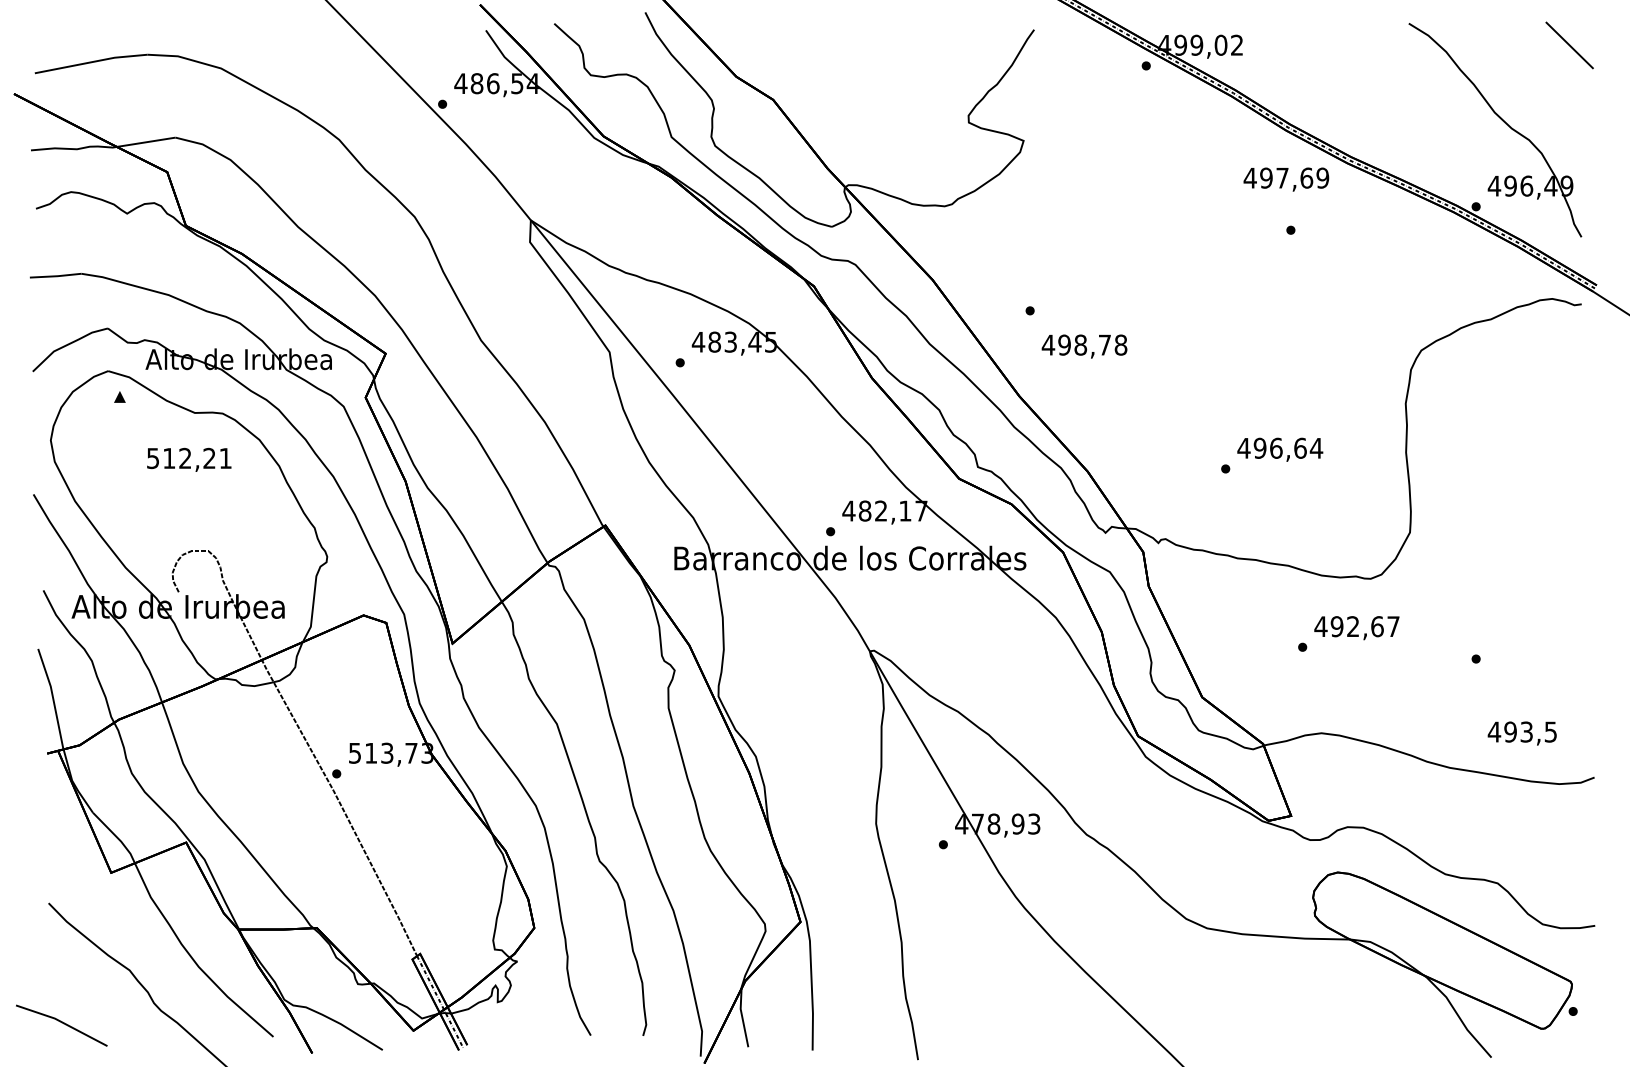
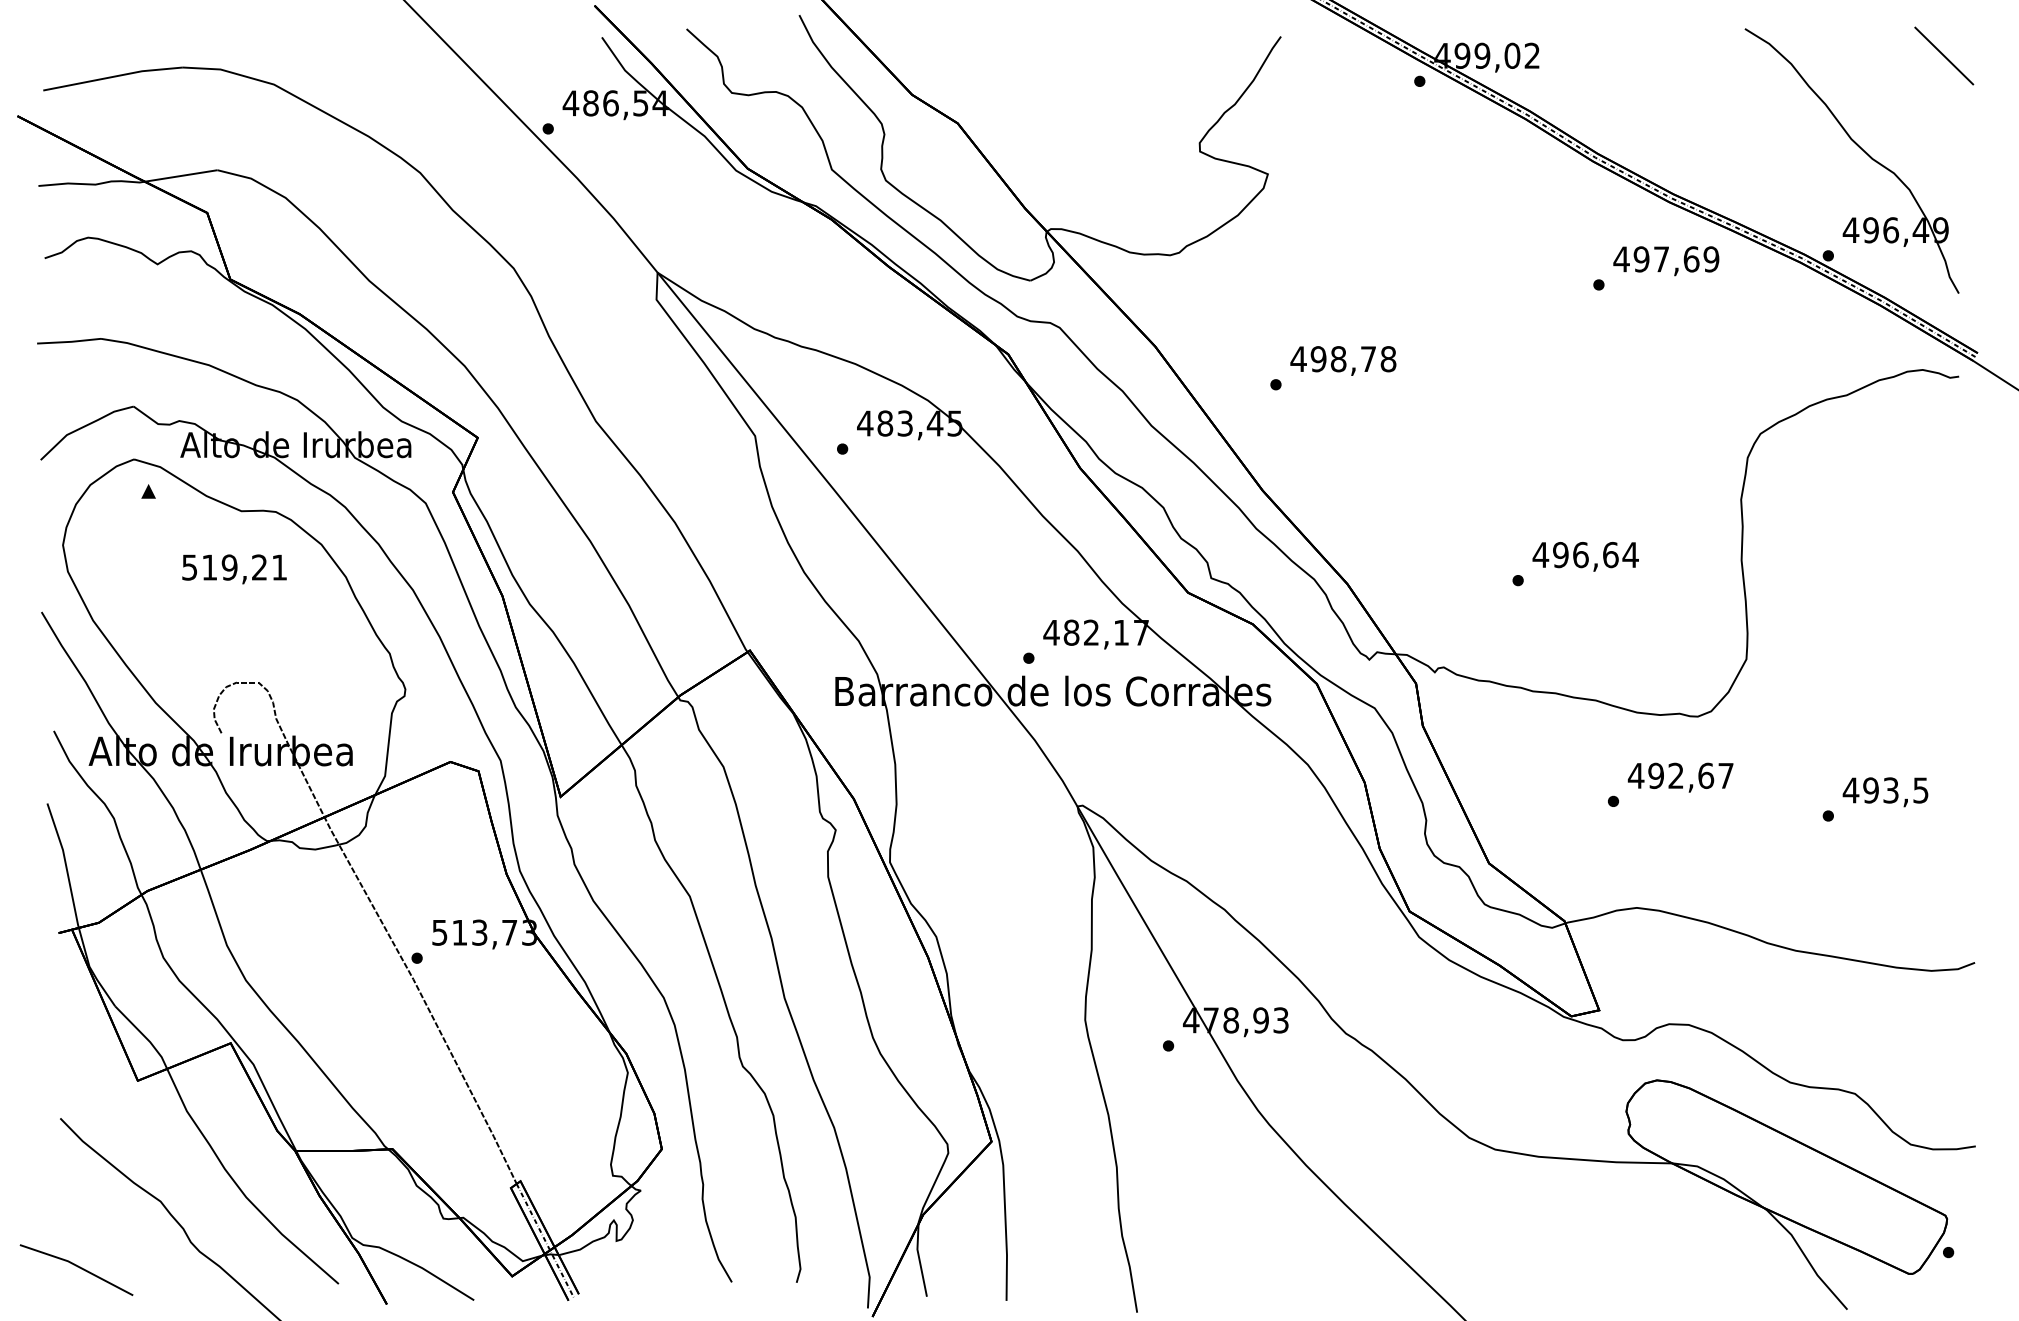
text: (1286, 179) -> (1666, 261), moved
text: (1084, 346) -> (1343, 360), moved
text: (185, 458) -> (229, 567), 512,21 -> 519,21
text: (1522, 733) -> (1885, 792), moved

